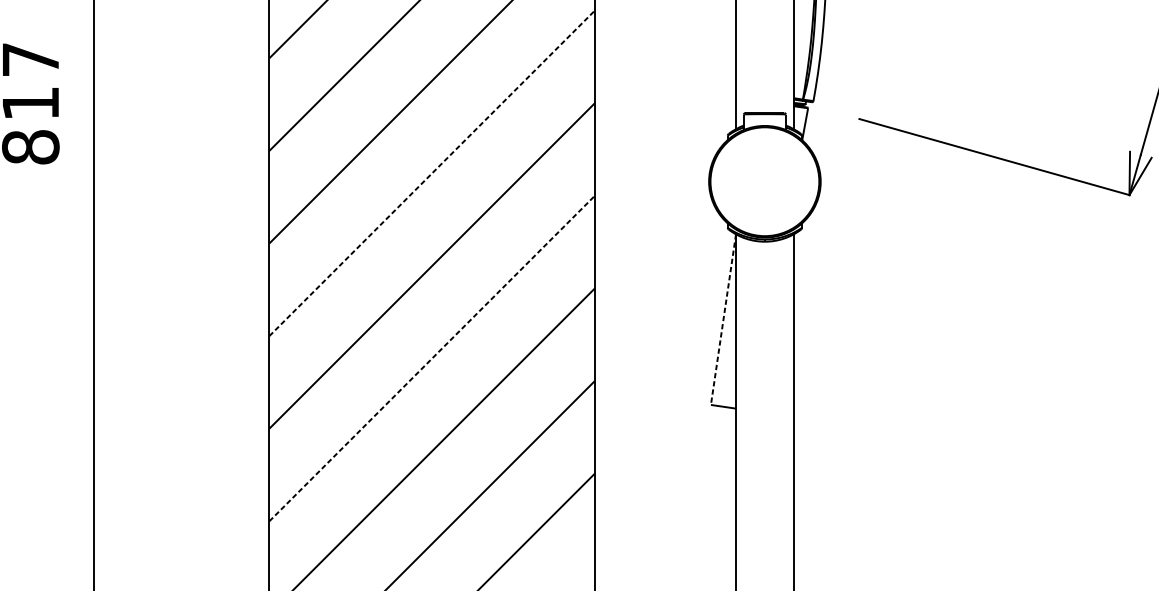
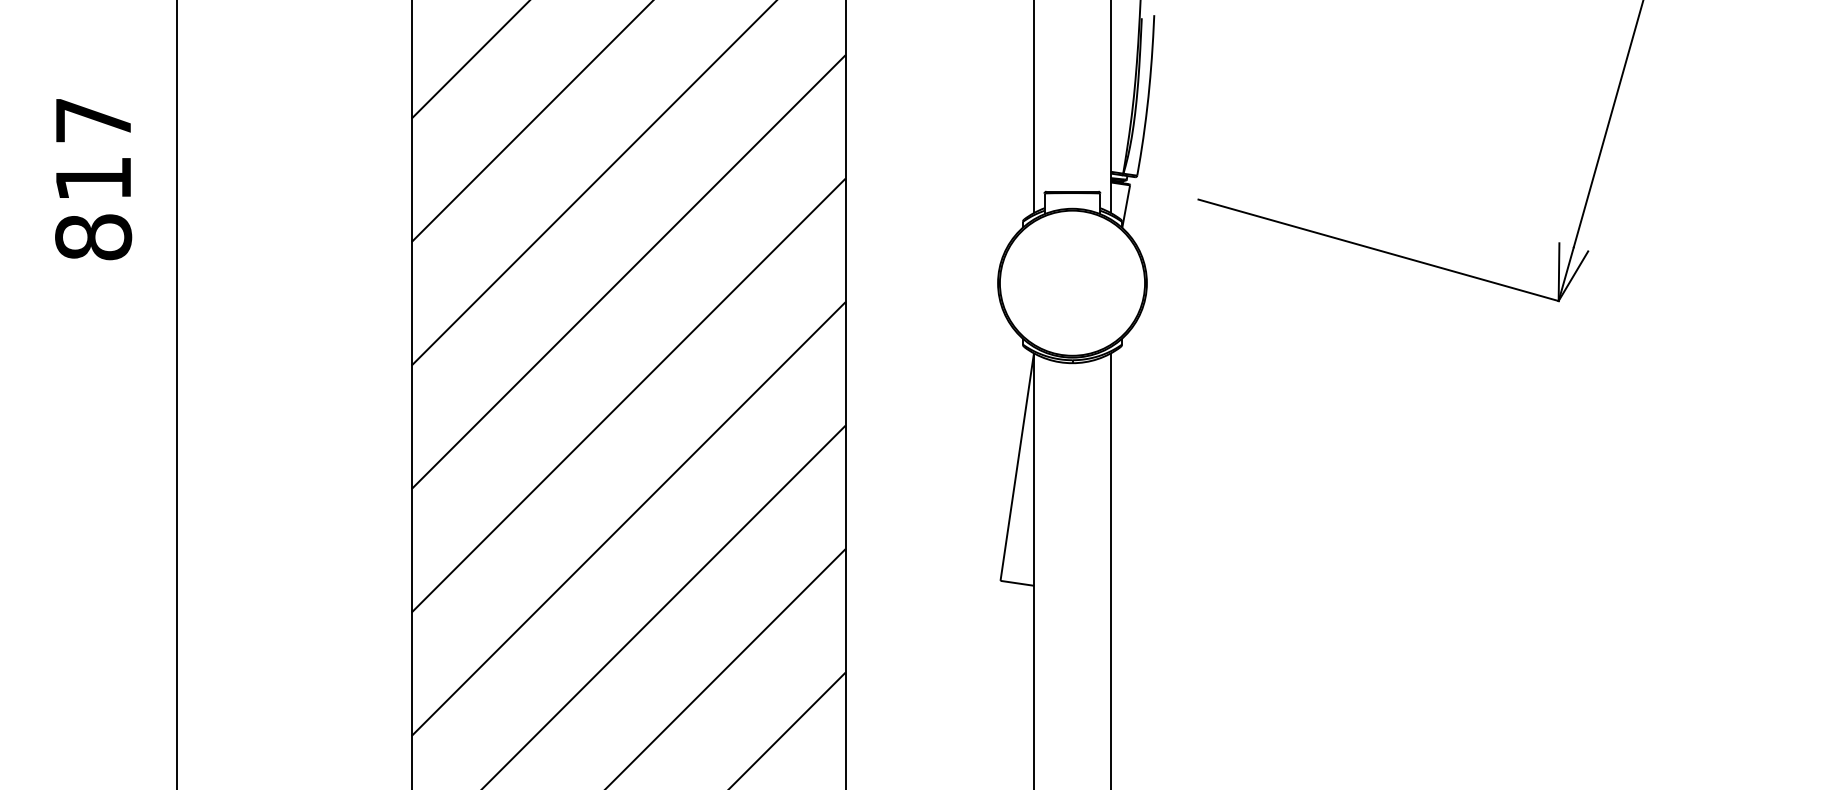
line: (431, 173) -> (628, 272), dashed -> solid
line: (723, 319) -> (1017, 467), dashed -> solid
line: (431, 358) -> (628, 519), dashed -> solid

